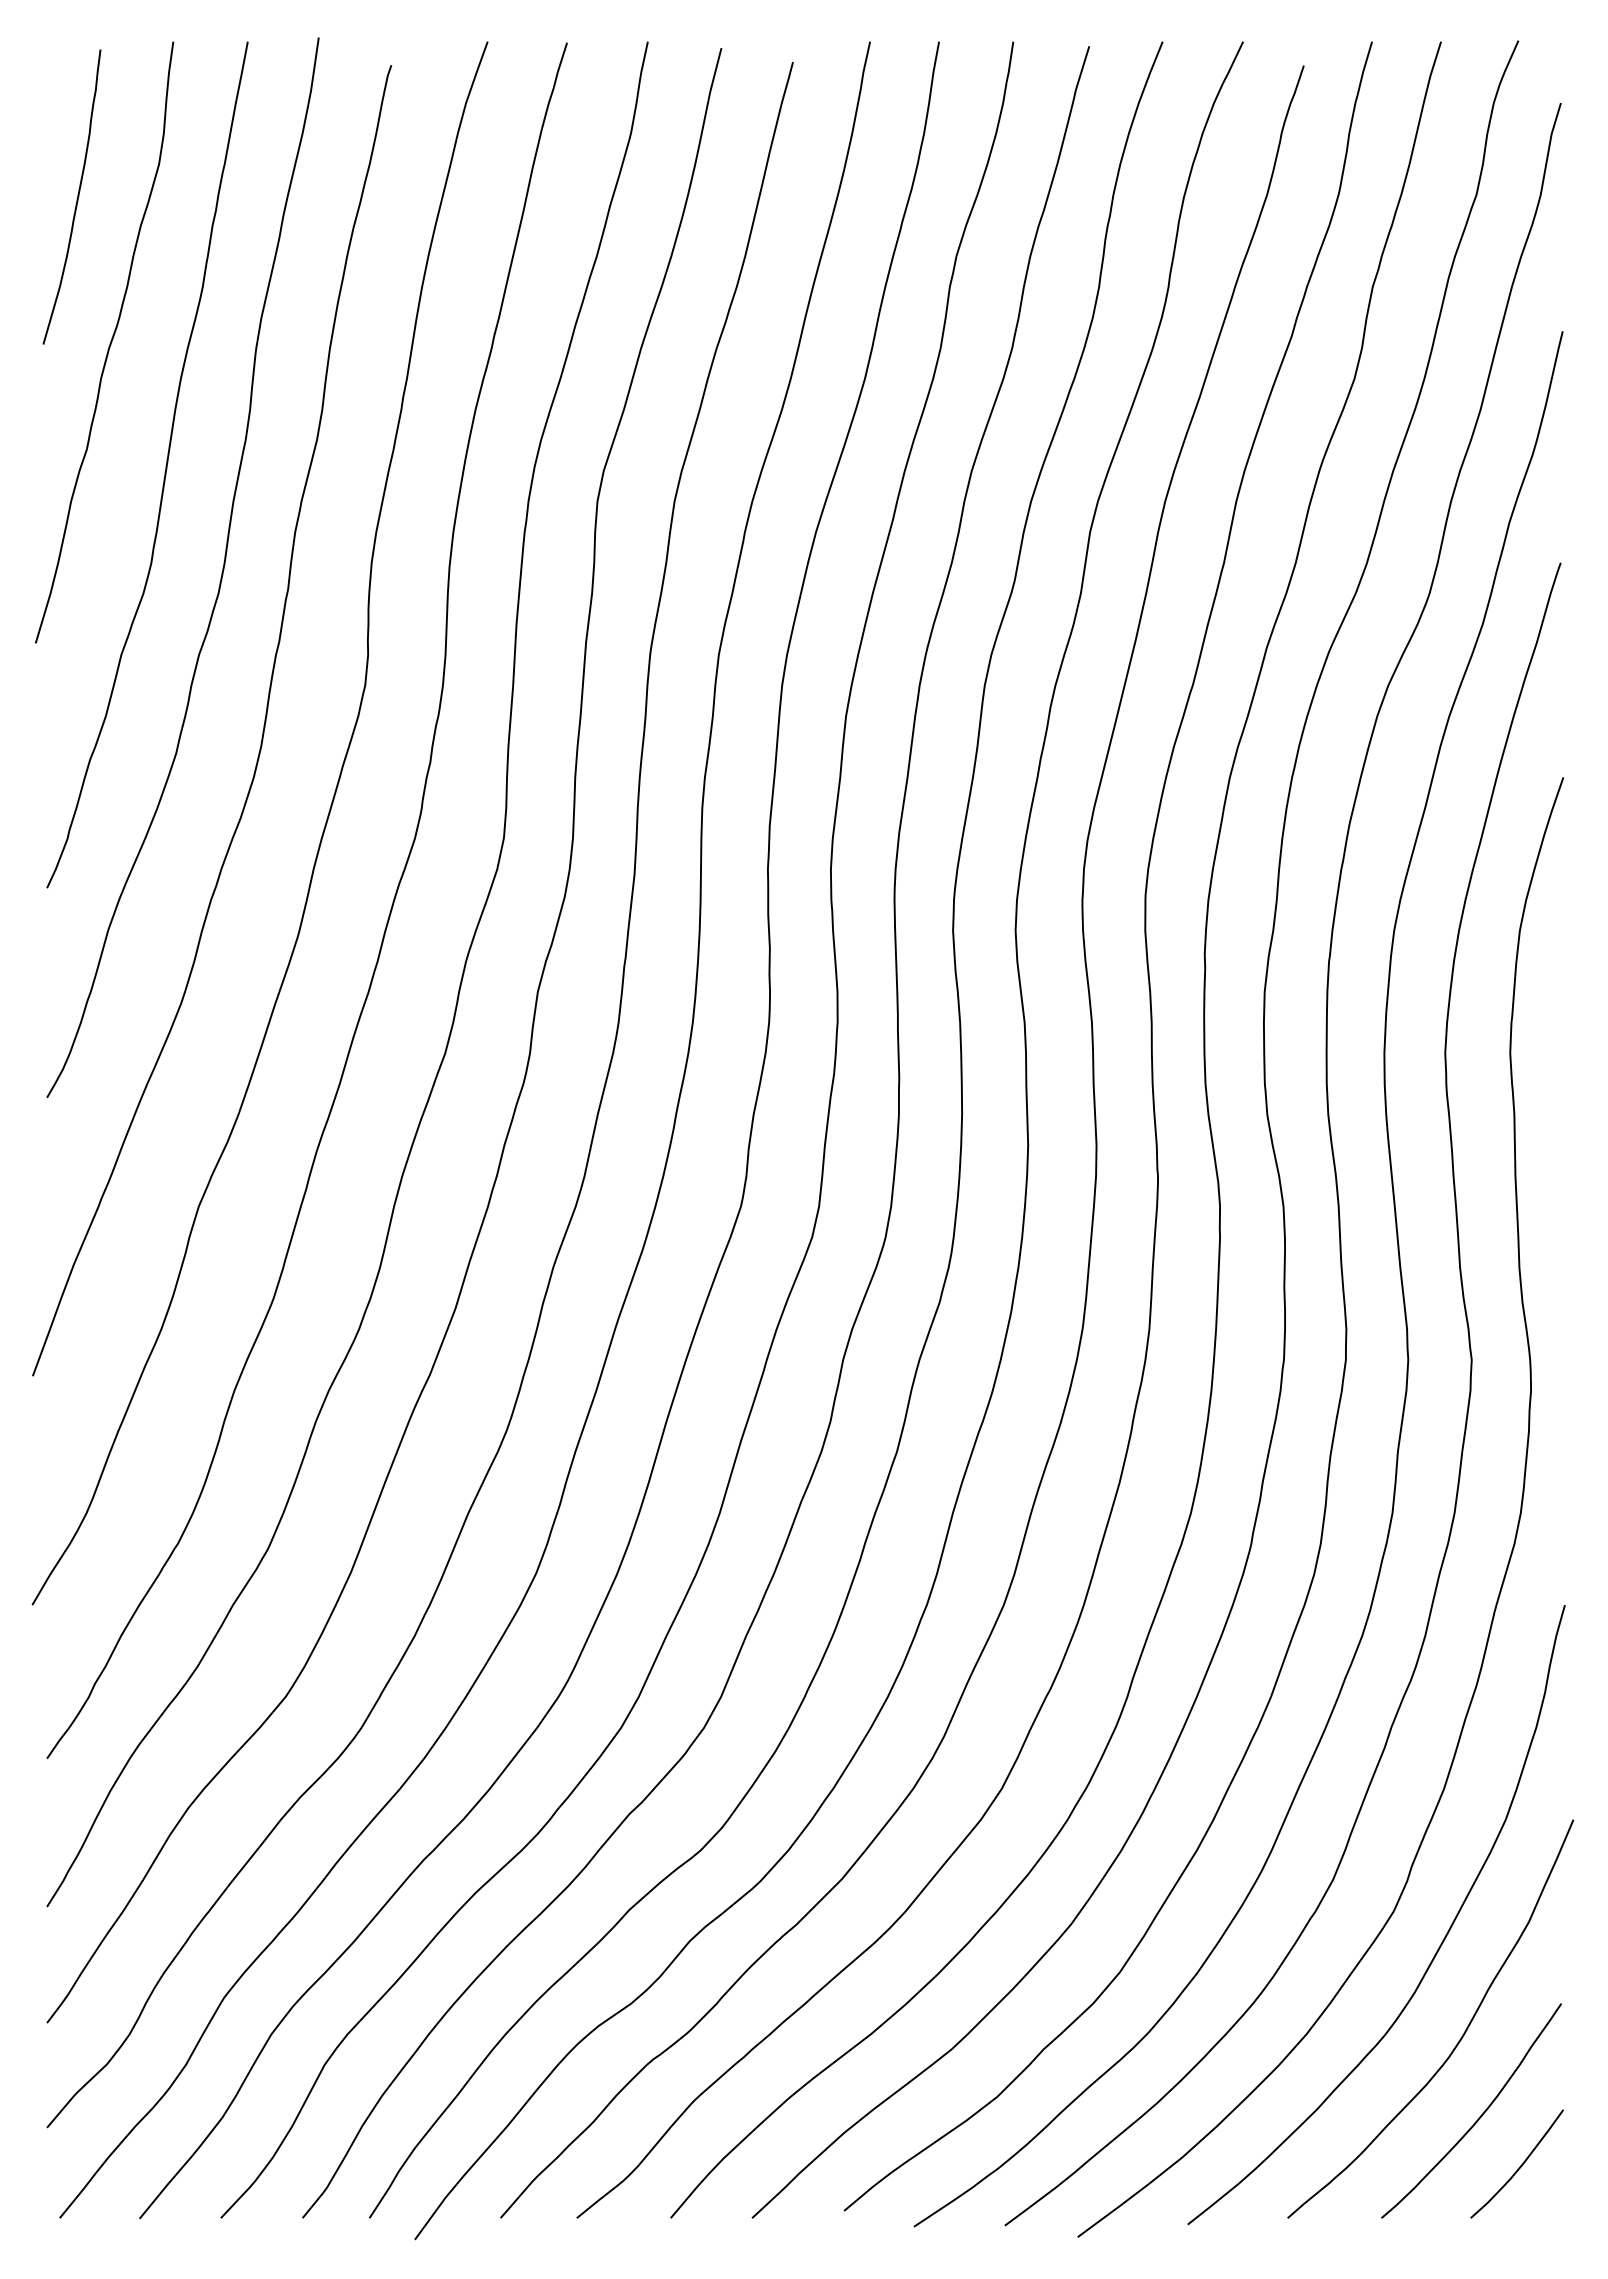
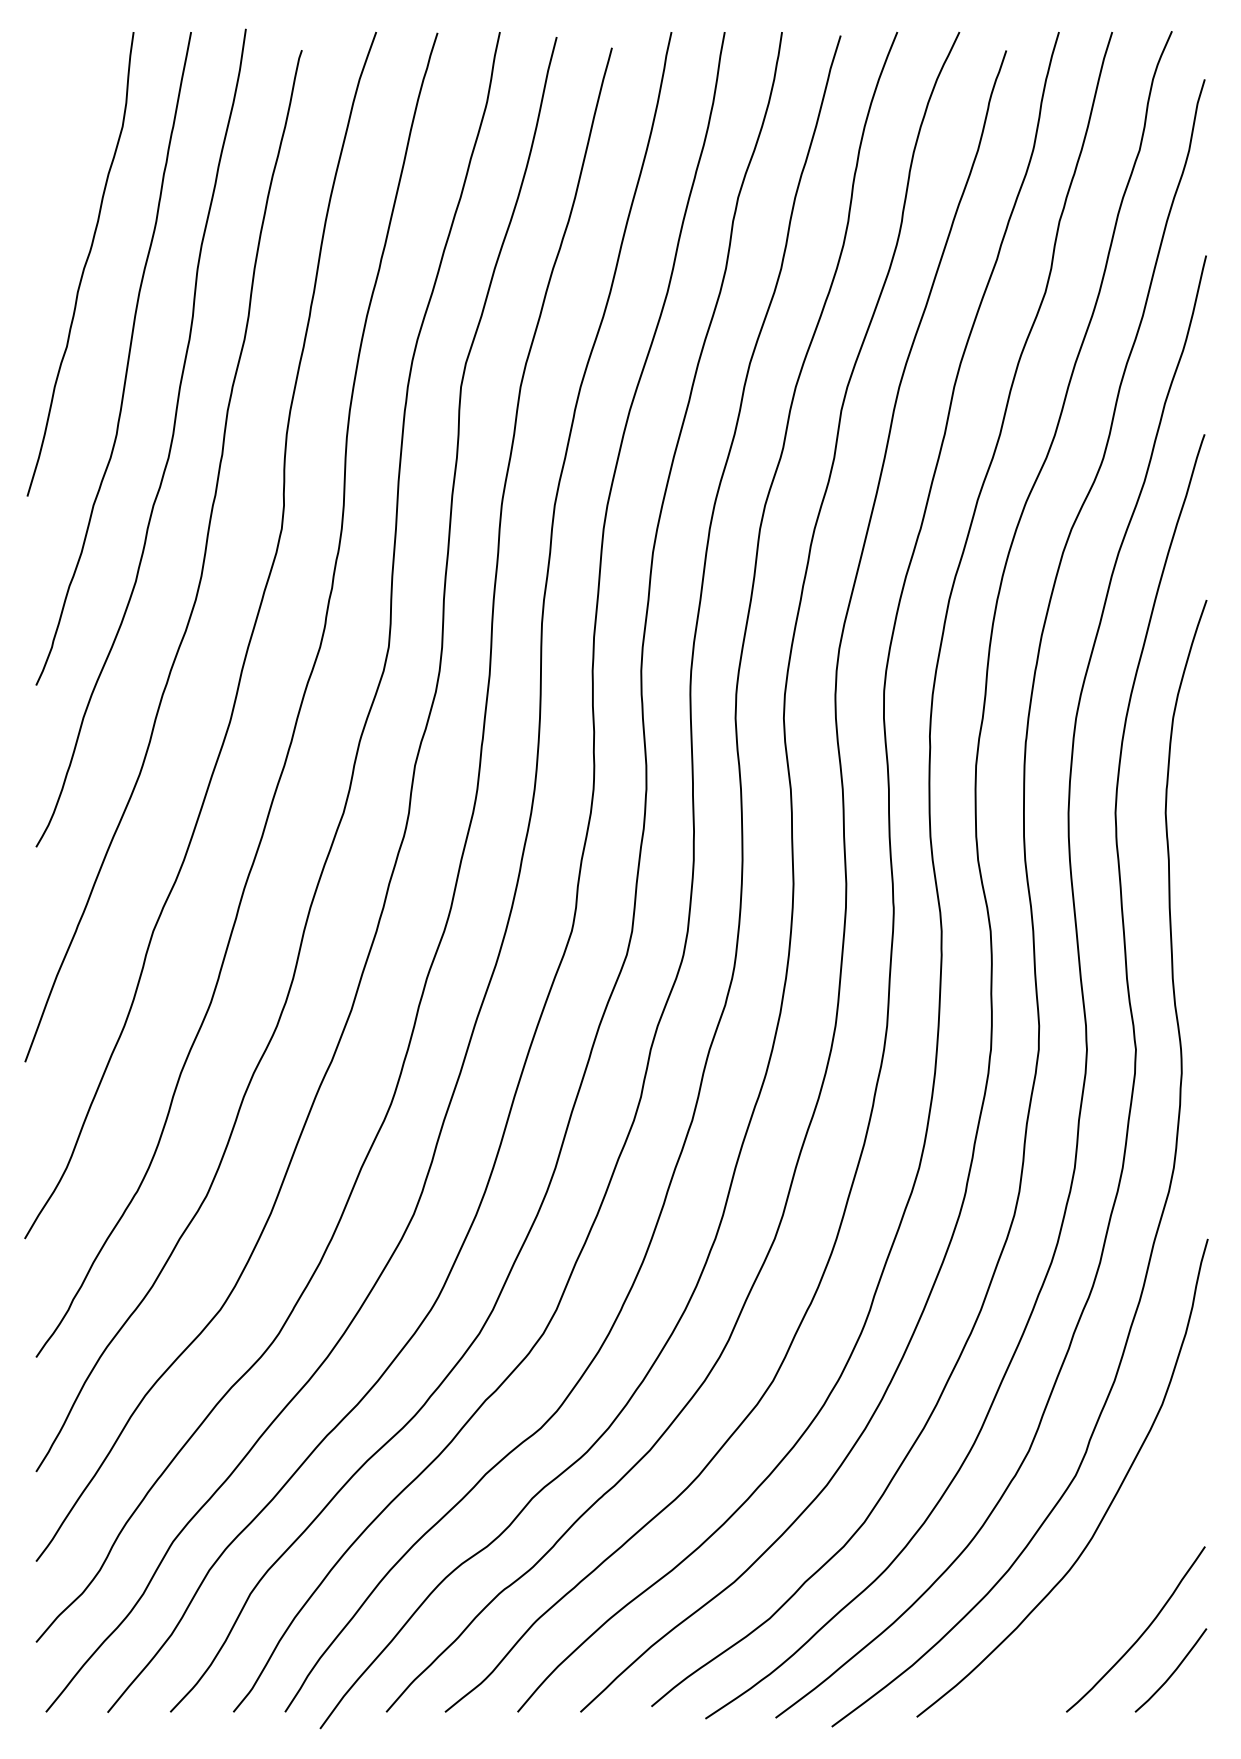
curve: (77, 196) -> (59, 151), removed
curve: (1462, 2034) -> (1128, 1570), removed

